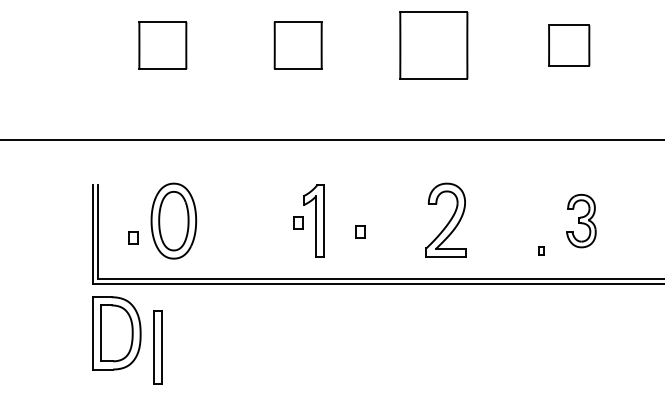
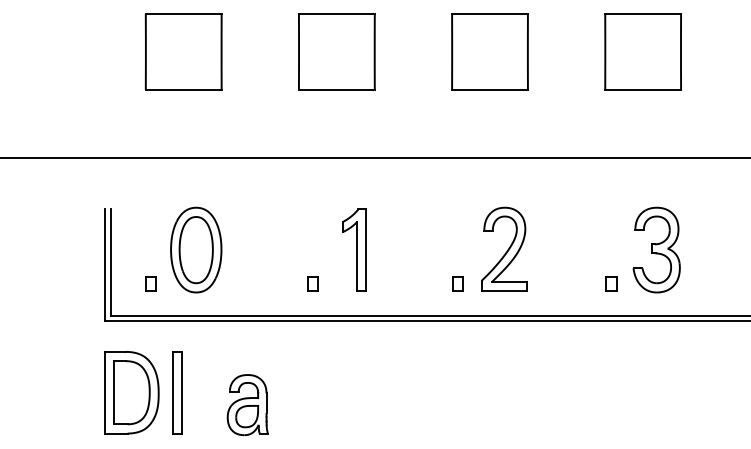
part: (162, 45) -> (183, 51), size x1.43
part: (297, 45) -> (335, 51), size x1.43
part: (568, 45) -> (642, 51), size x1.67
part: (581, 220) -> (656, 249), size x1.43
part: (298, 222) -> (313, 283), moved
part: (360, 231) -> (457, 283), moved
part: (133, 237) -> (150, 283), moved
part: (541, 250) -> (611, 283), size x1.67
part: (116, 333) -> (131, 392), moved
part: (218, 357) -> (246, 404), added

